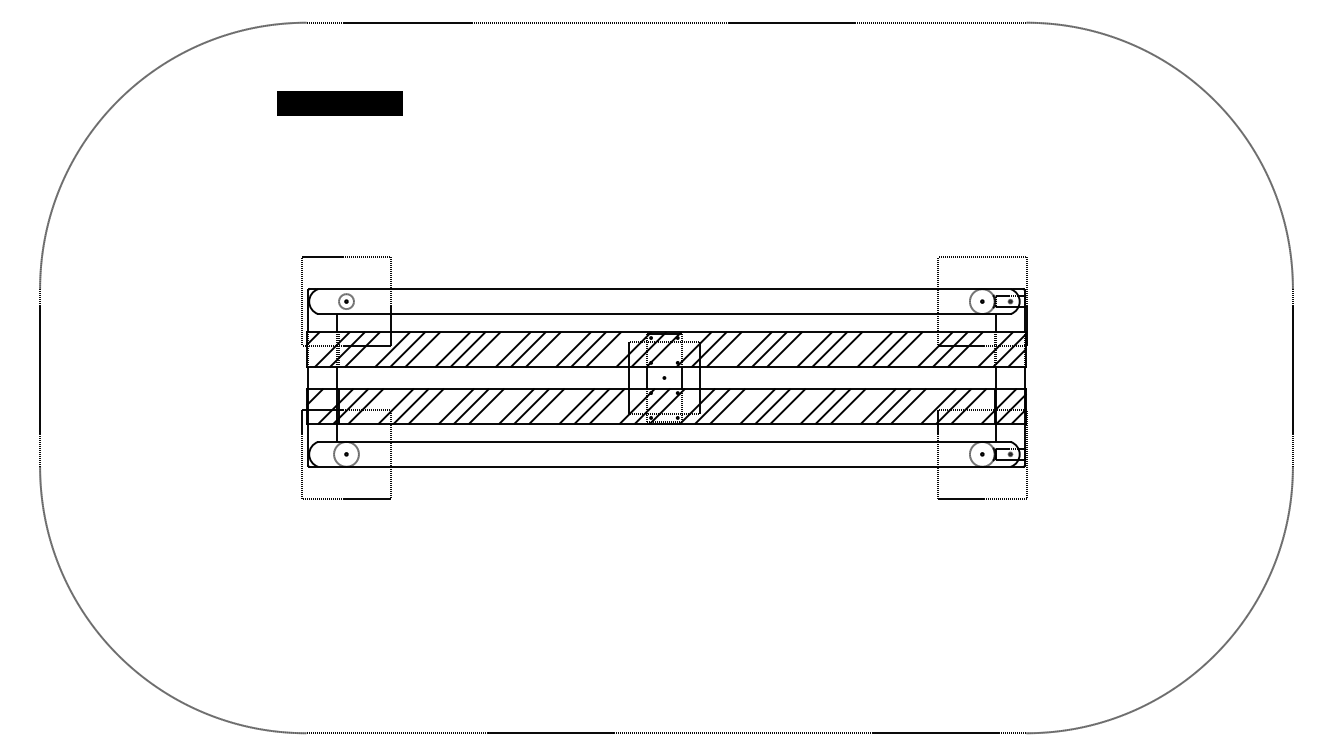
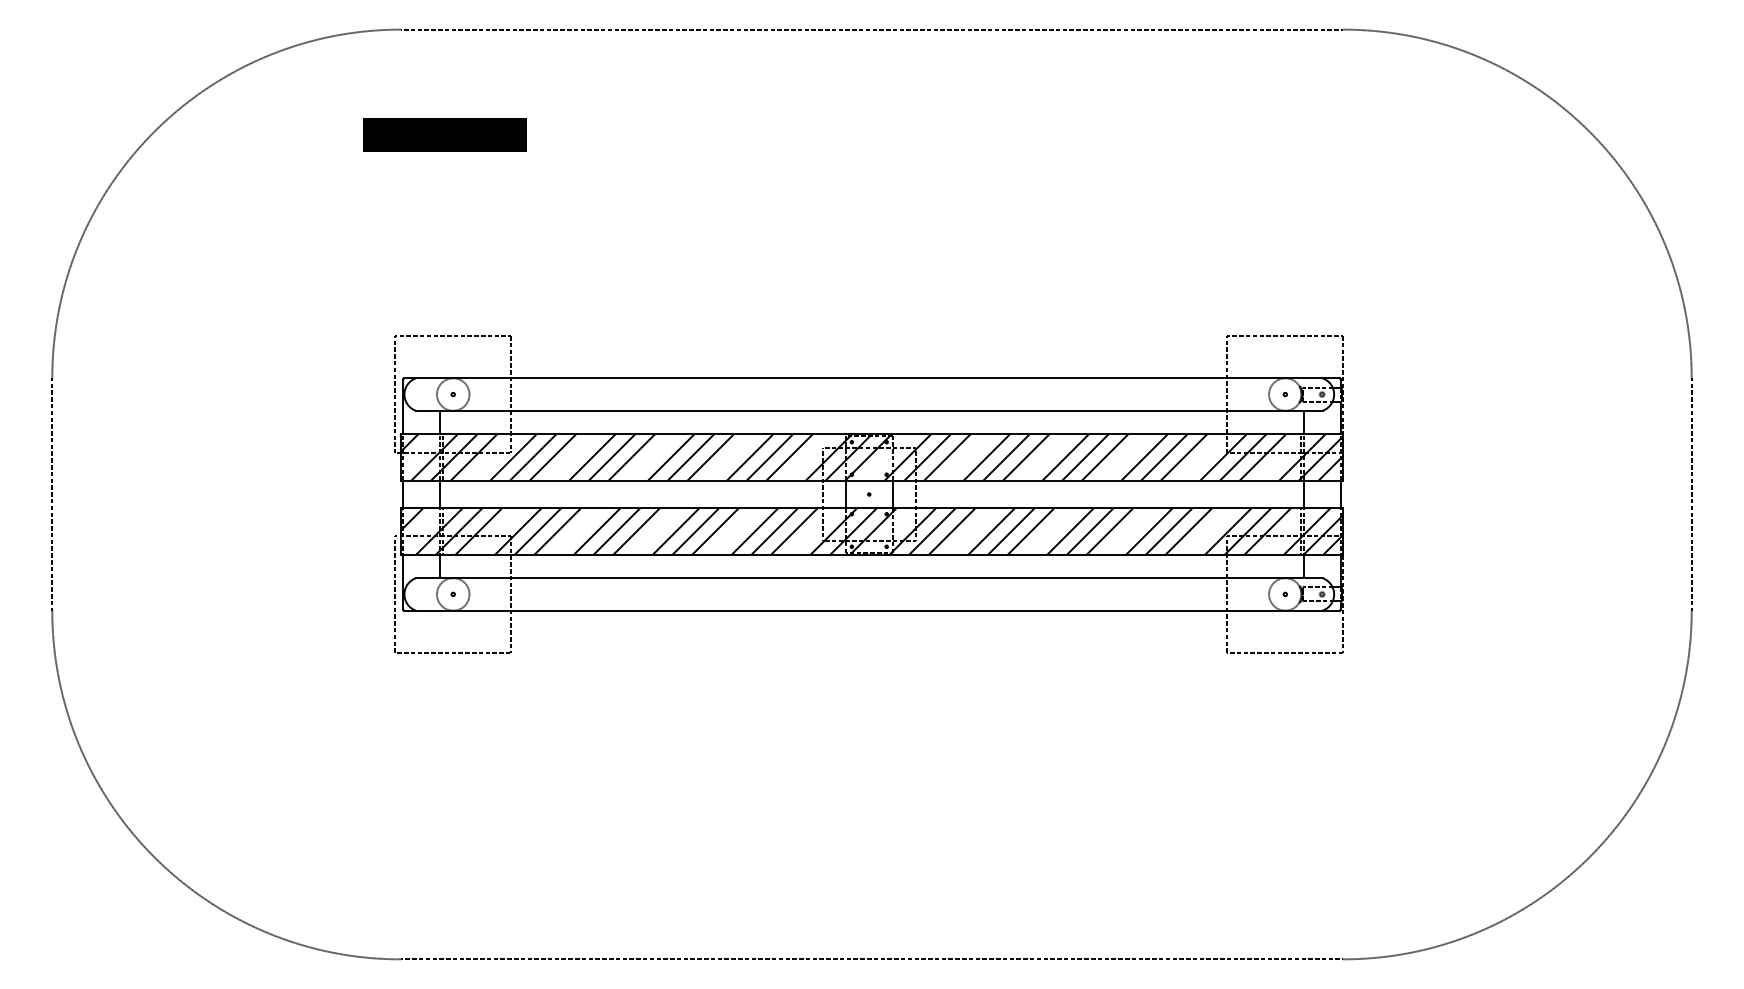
circle: (345, 301) -> (452, 394), size x1.67

